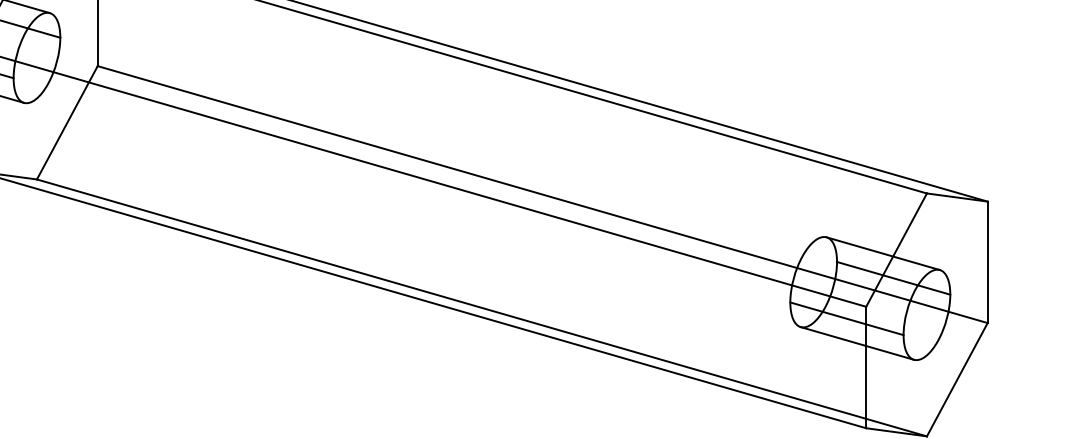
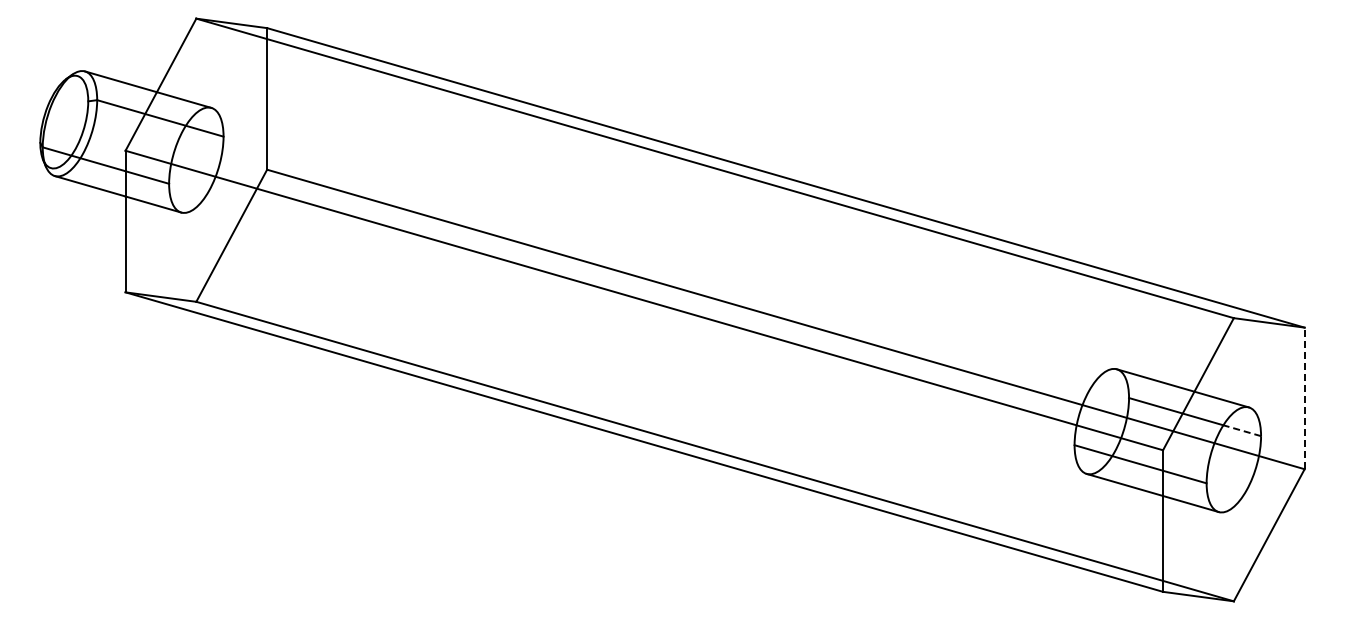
line: (987, 262) -> (1304, 398), solid -> dashed
line: (934, 289) -> (1242, 430), solid -> dashed

